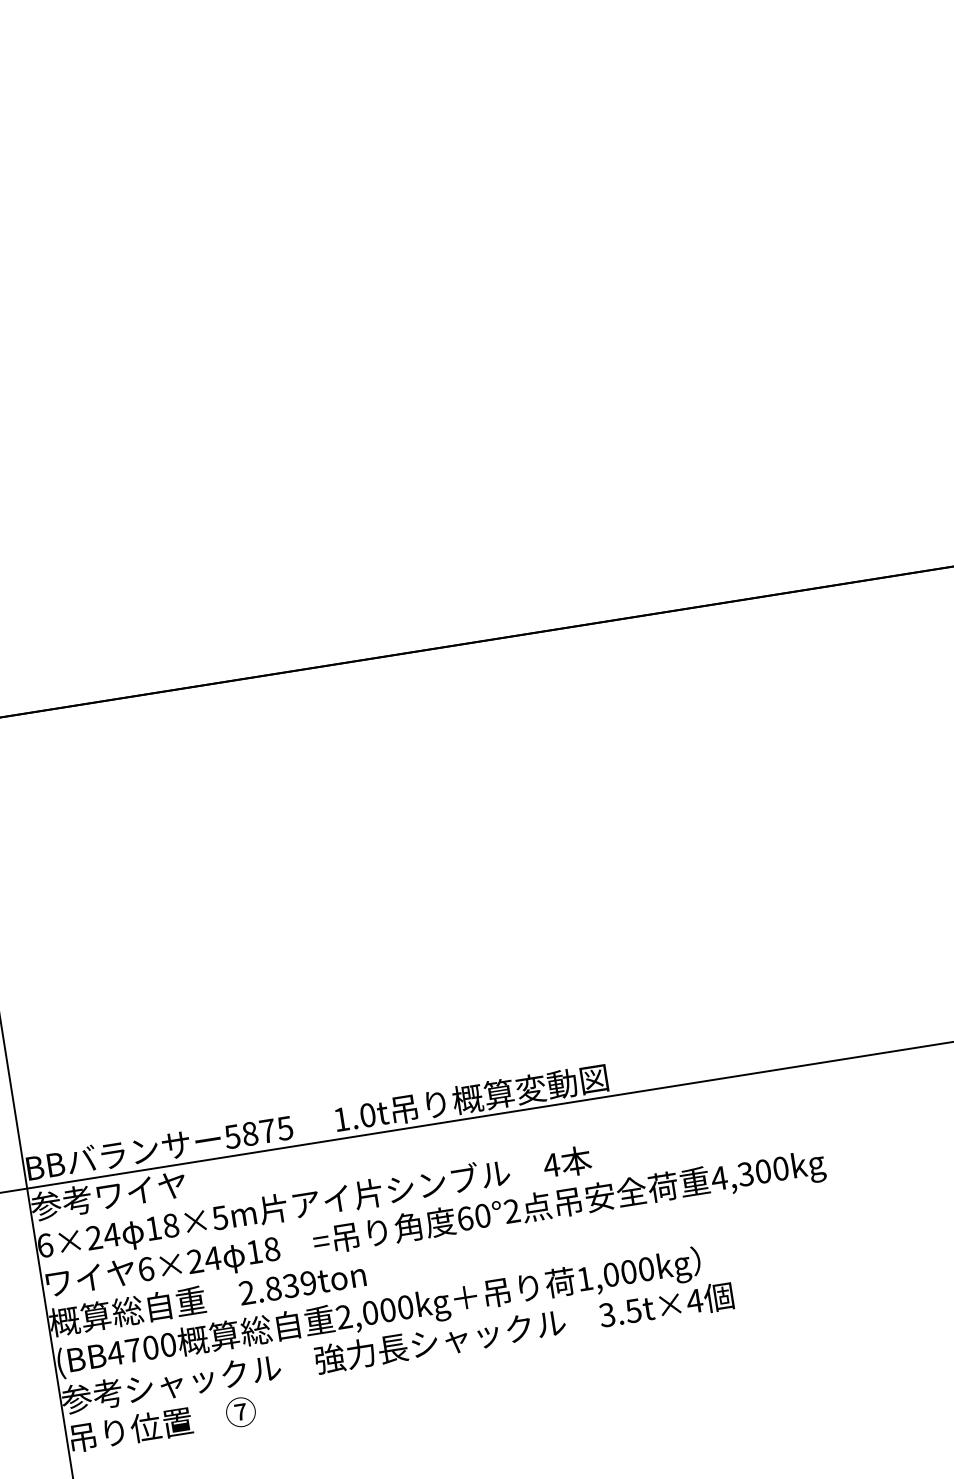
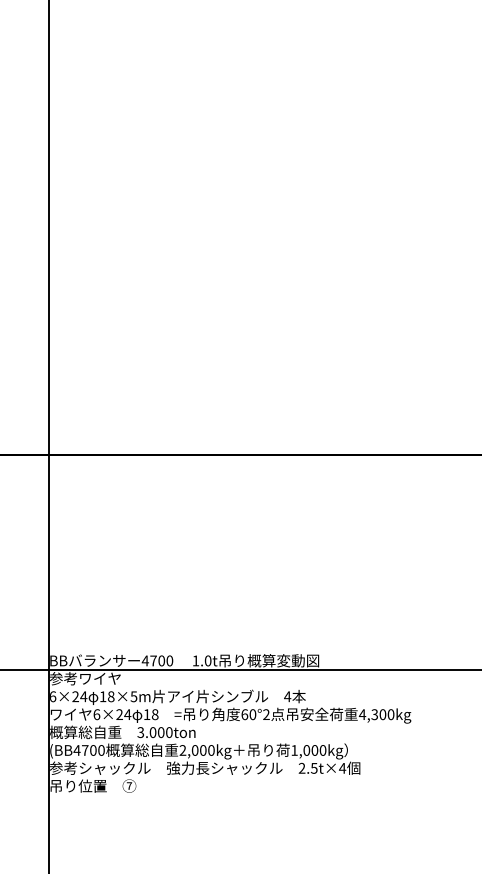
text: (258, 1131) -> (157, 660), 5875 -> 4700
text: (276, 1288) -> (154, 732), 2.839ton -> 3.000ton
text: (606, 1315) -> (301, 768), 3.5t×4 -> 2.5t×4

